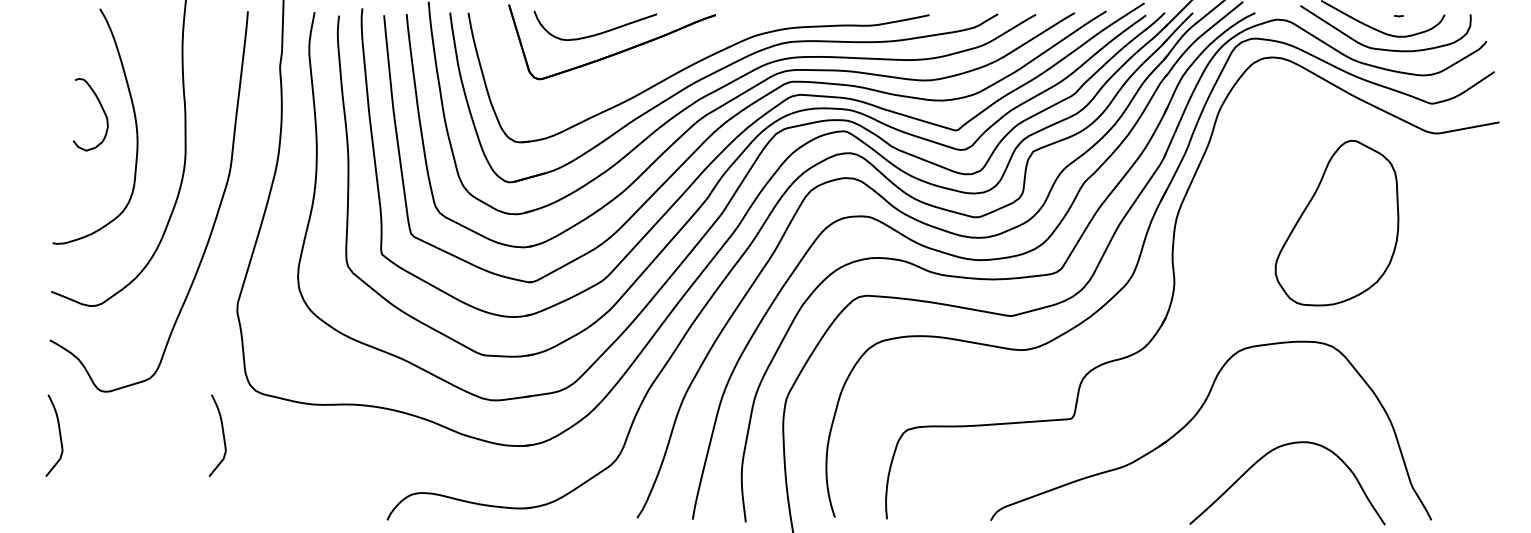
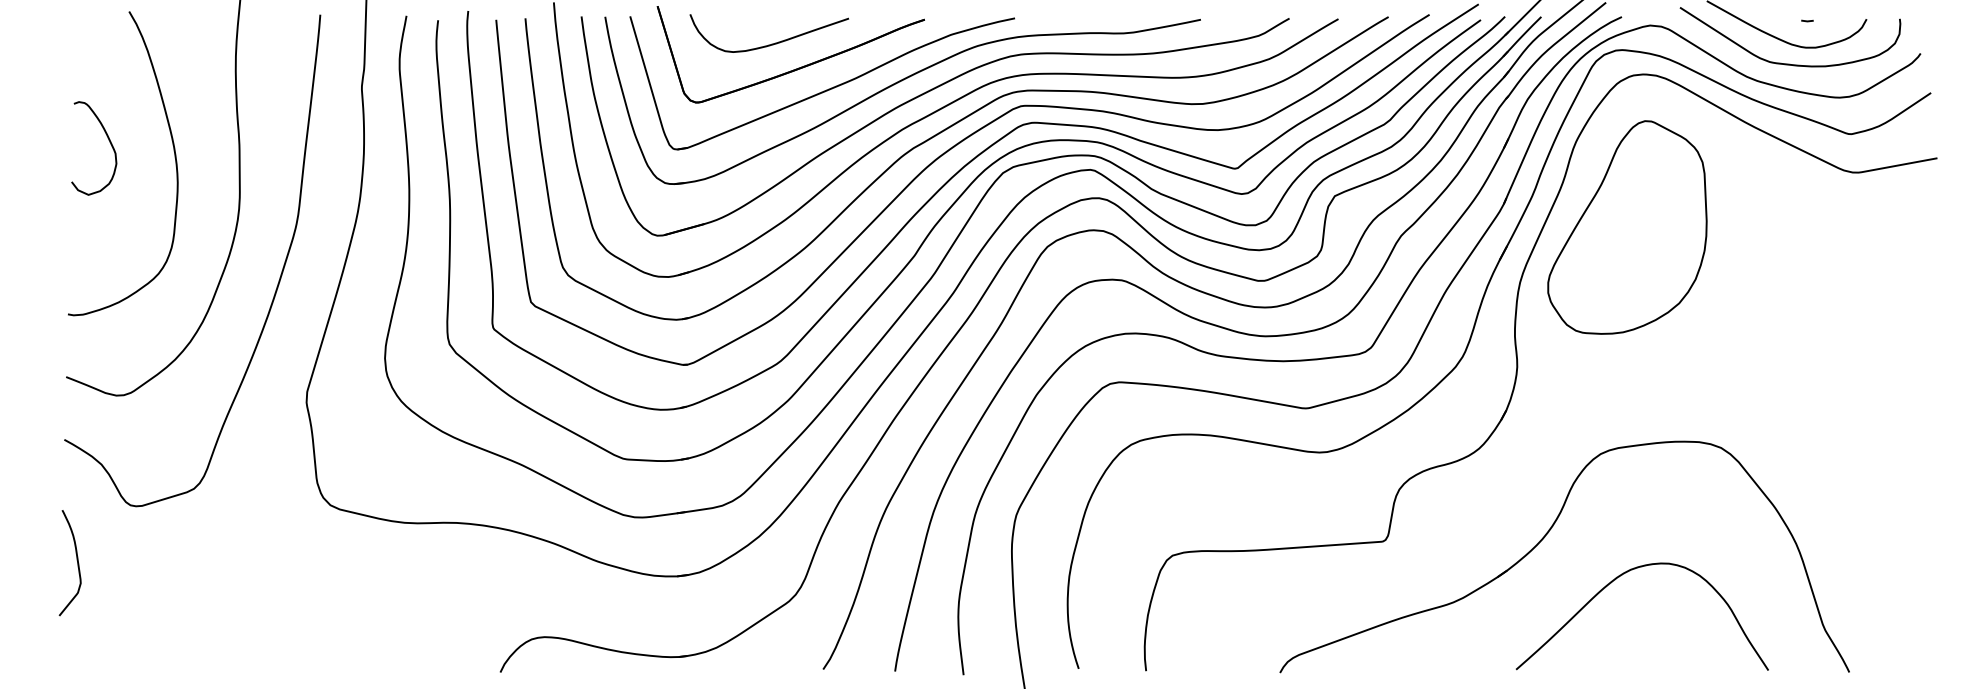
part: (637, 69) -> (823, 90), added
curve: (101, 108) -> (108, 140), moved
part: (1337, 223) -> (1627, 227), moved
curve: (222, 433) -> (287, 560), removed
curve: (1266, 455) -> (1615, 580), moved

